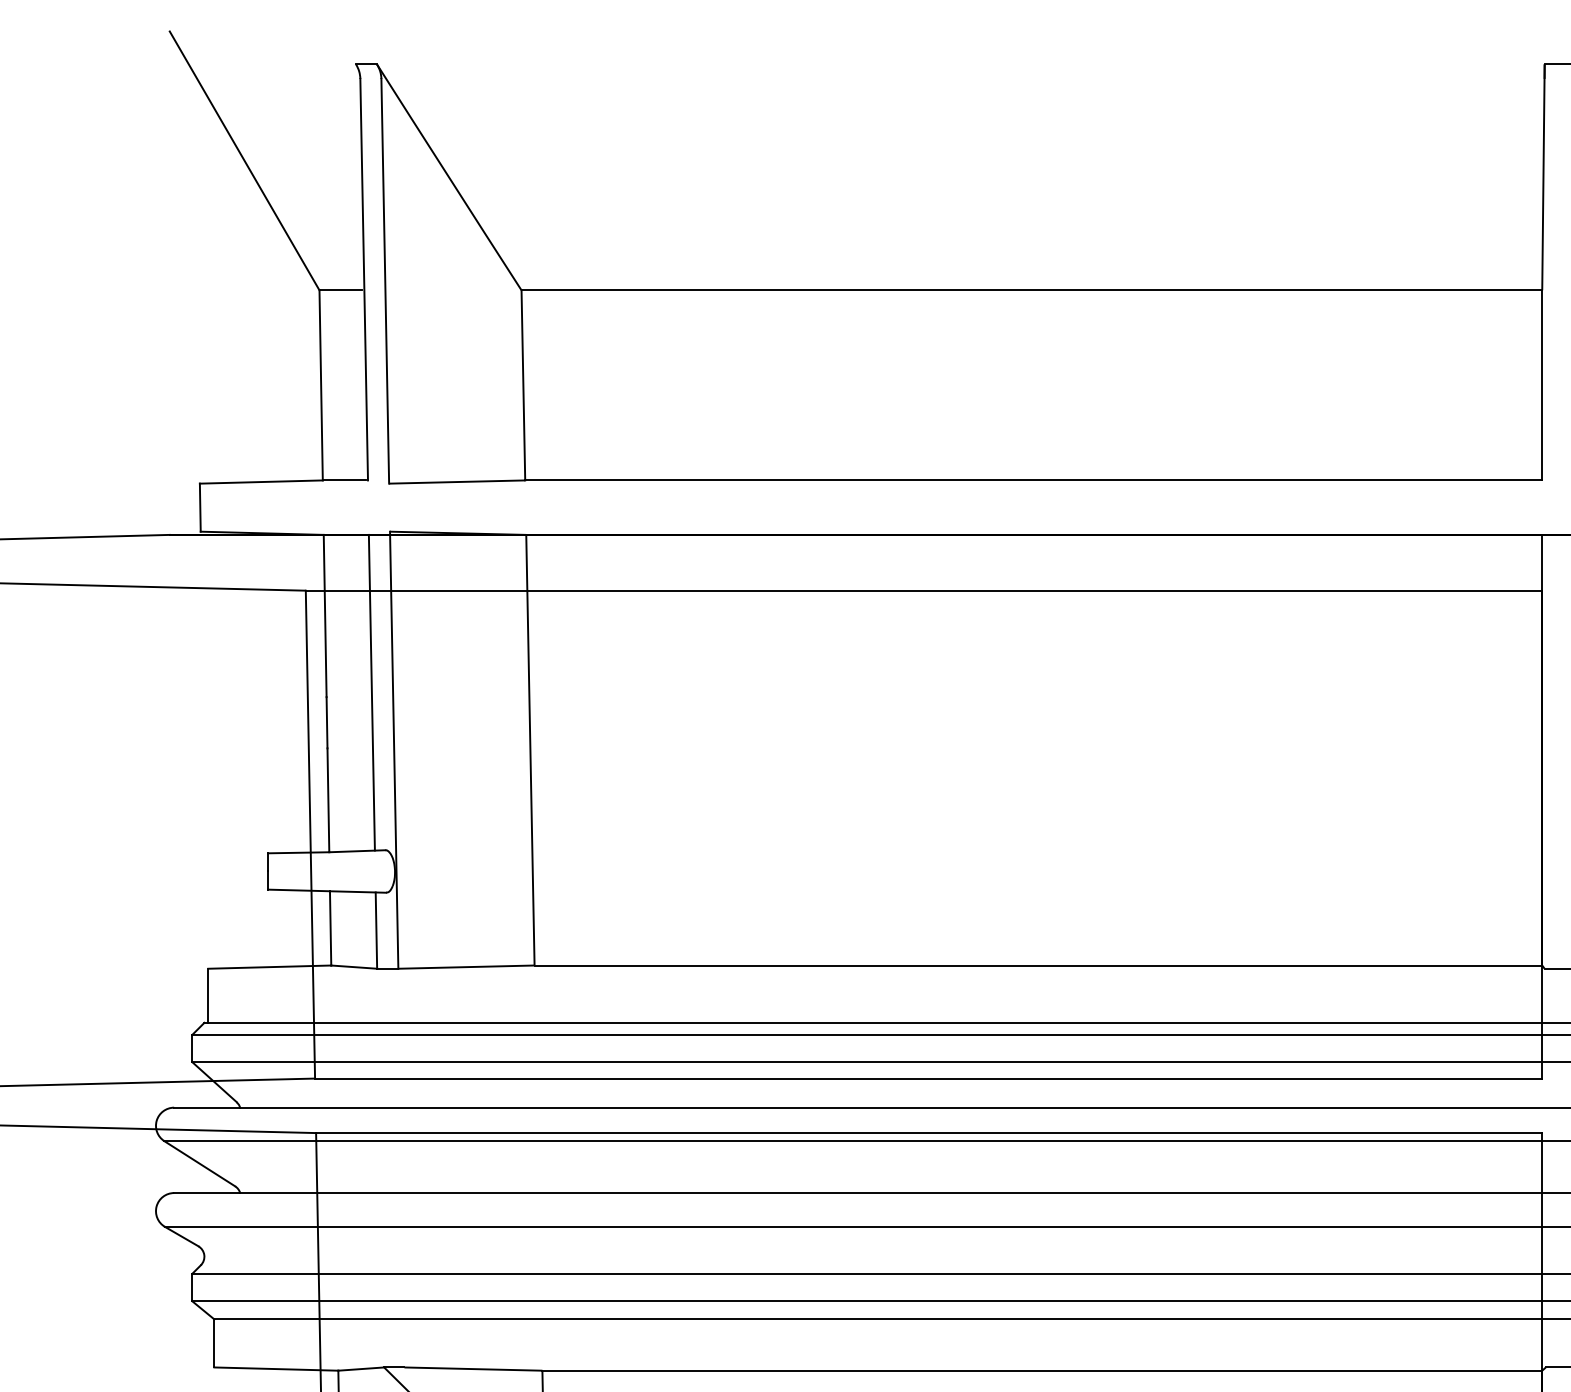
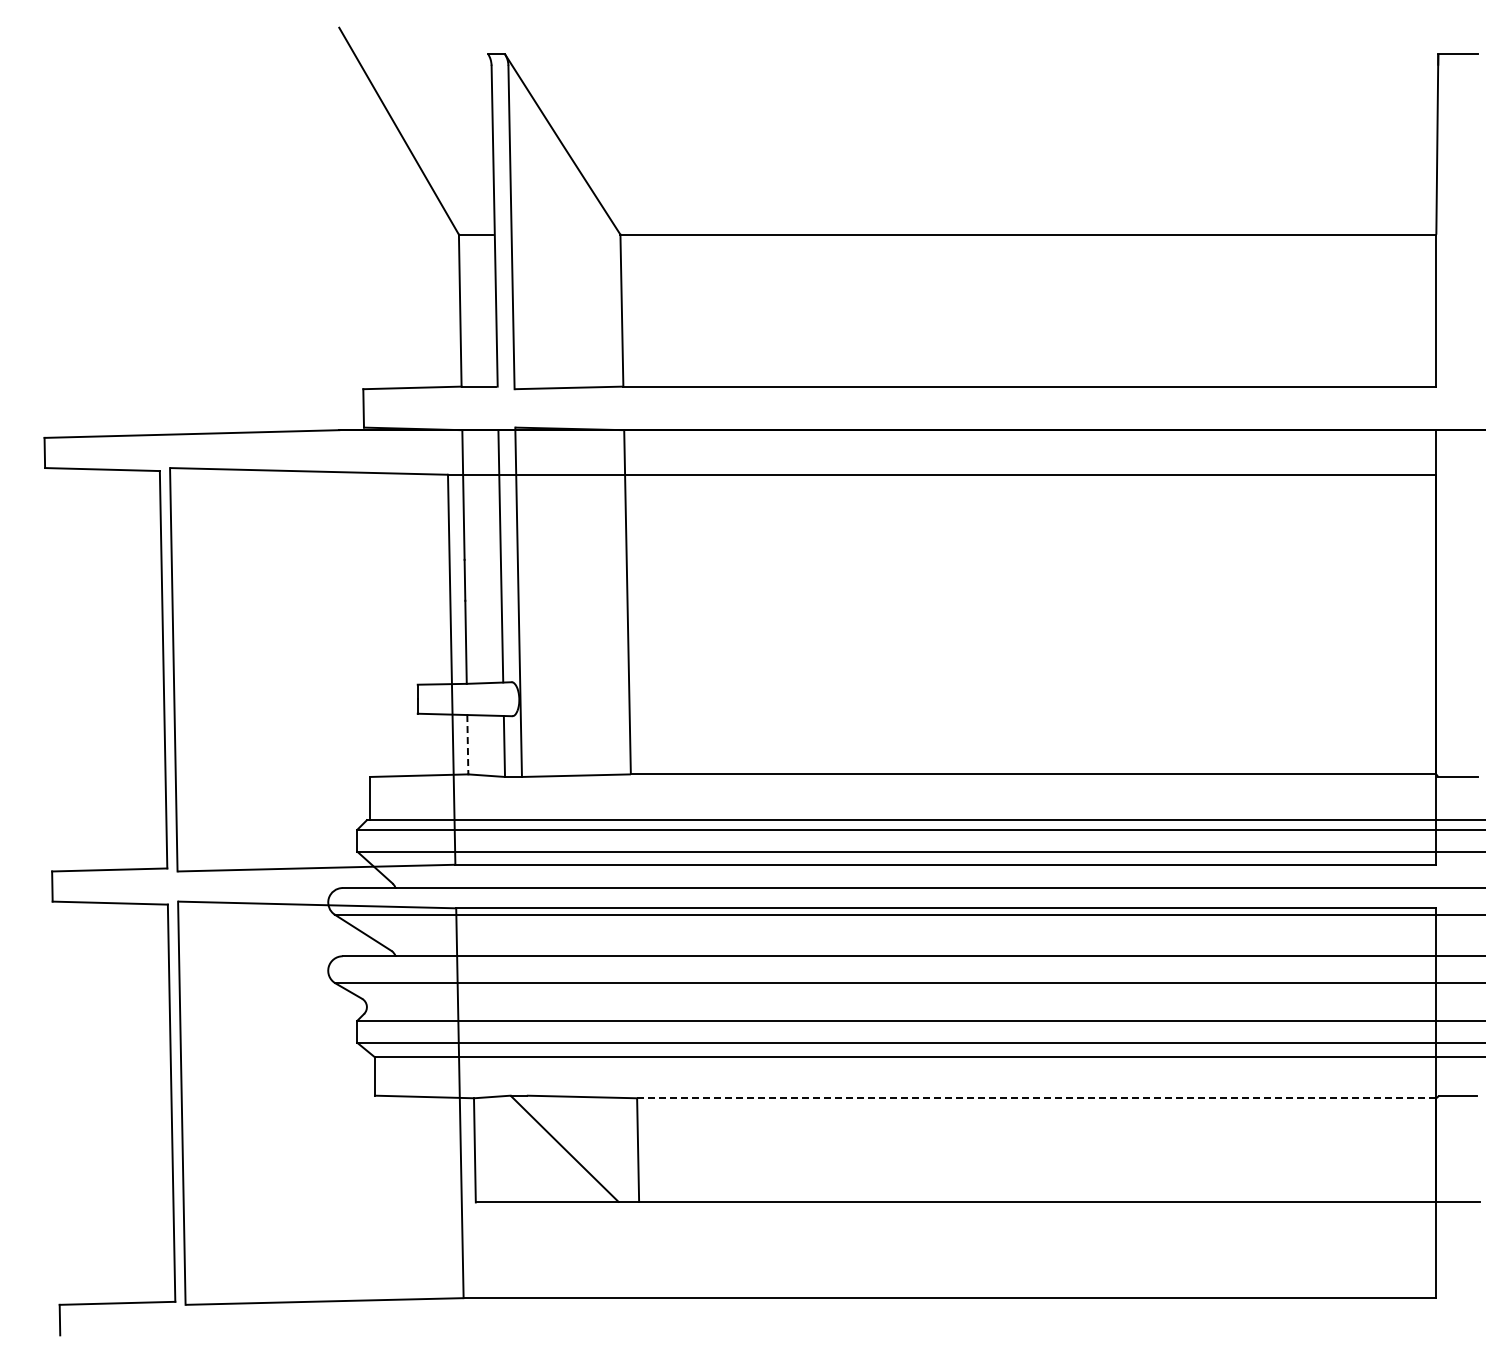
line: (330, 928) -> (467, 744), solid -> dashed
line: (1042, 1370) -> (1036, 1098), solid -> dashed

